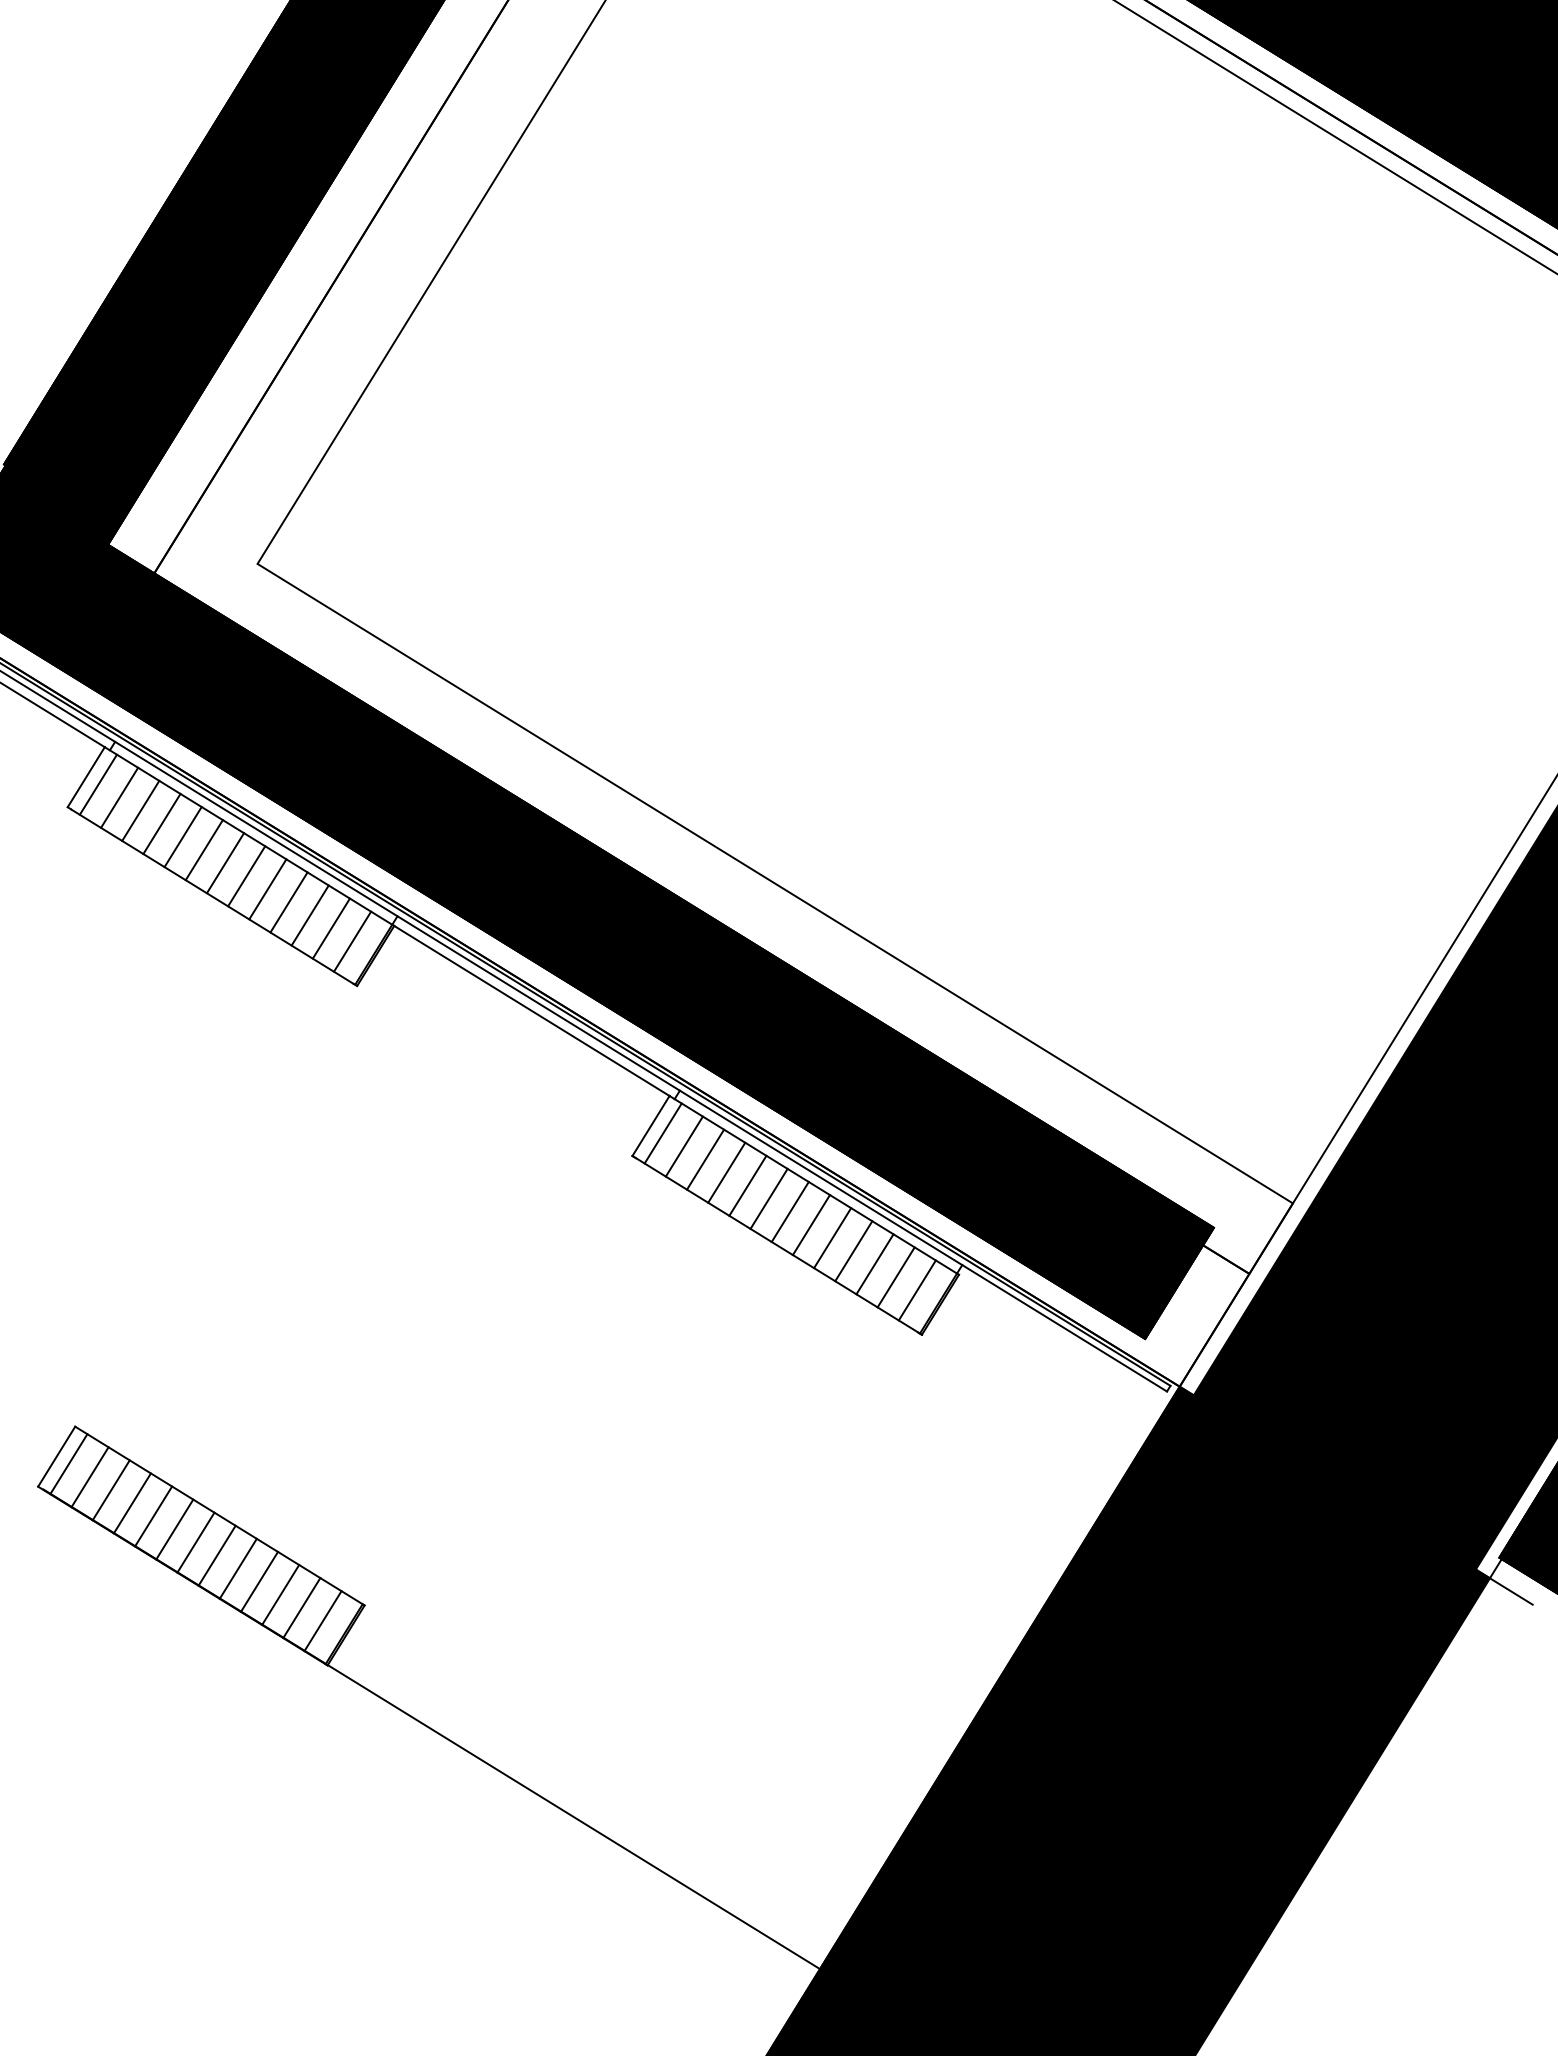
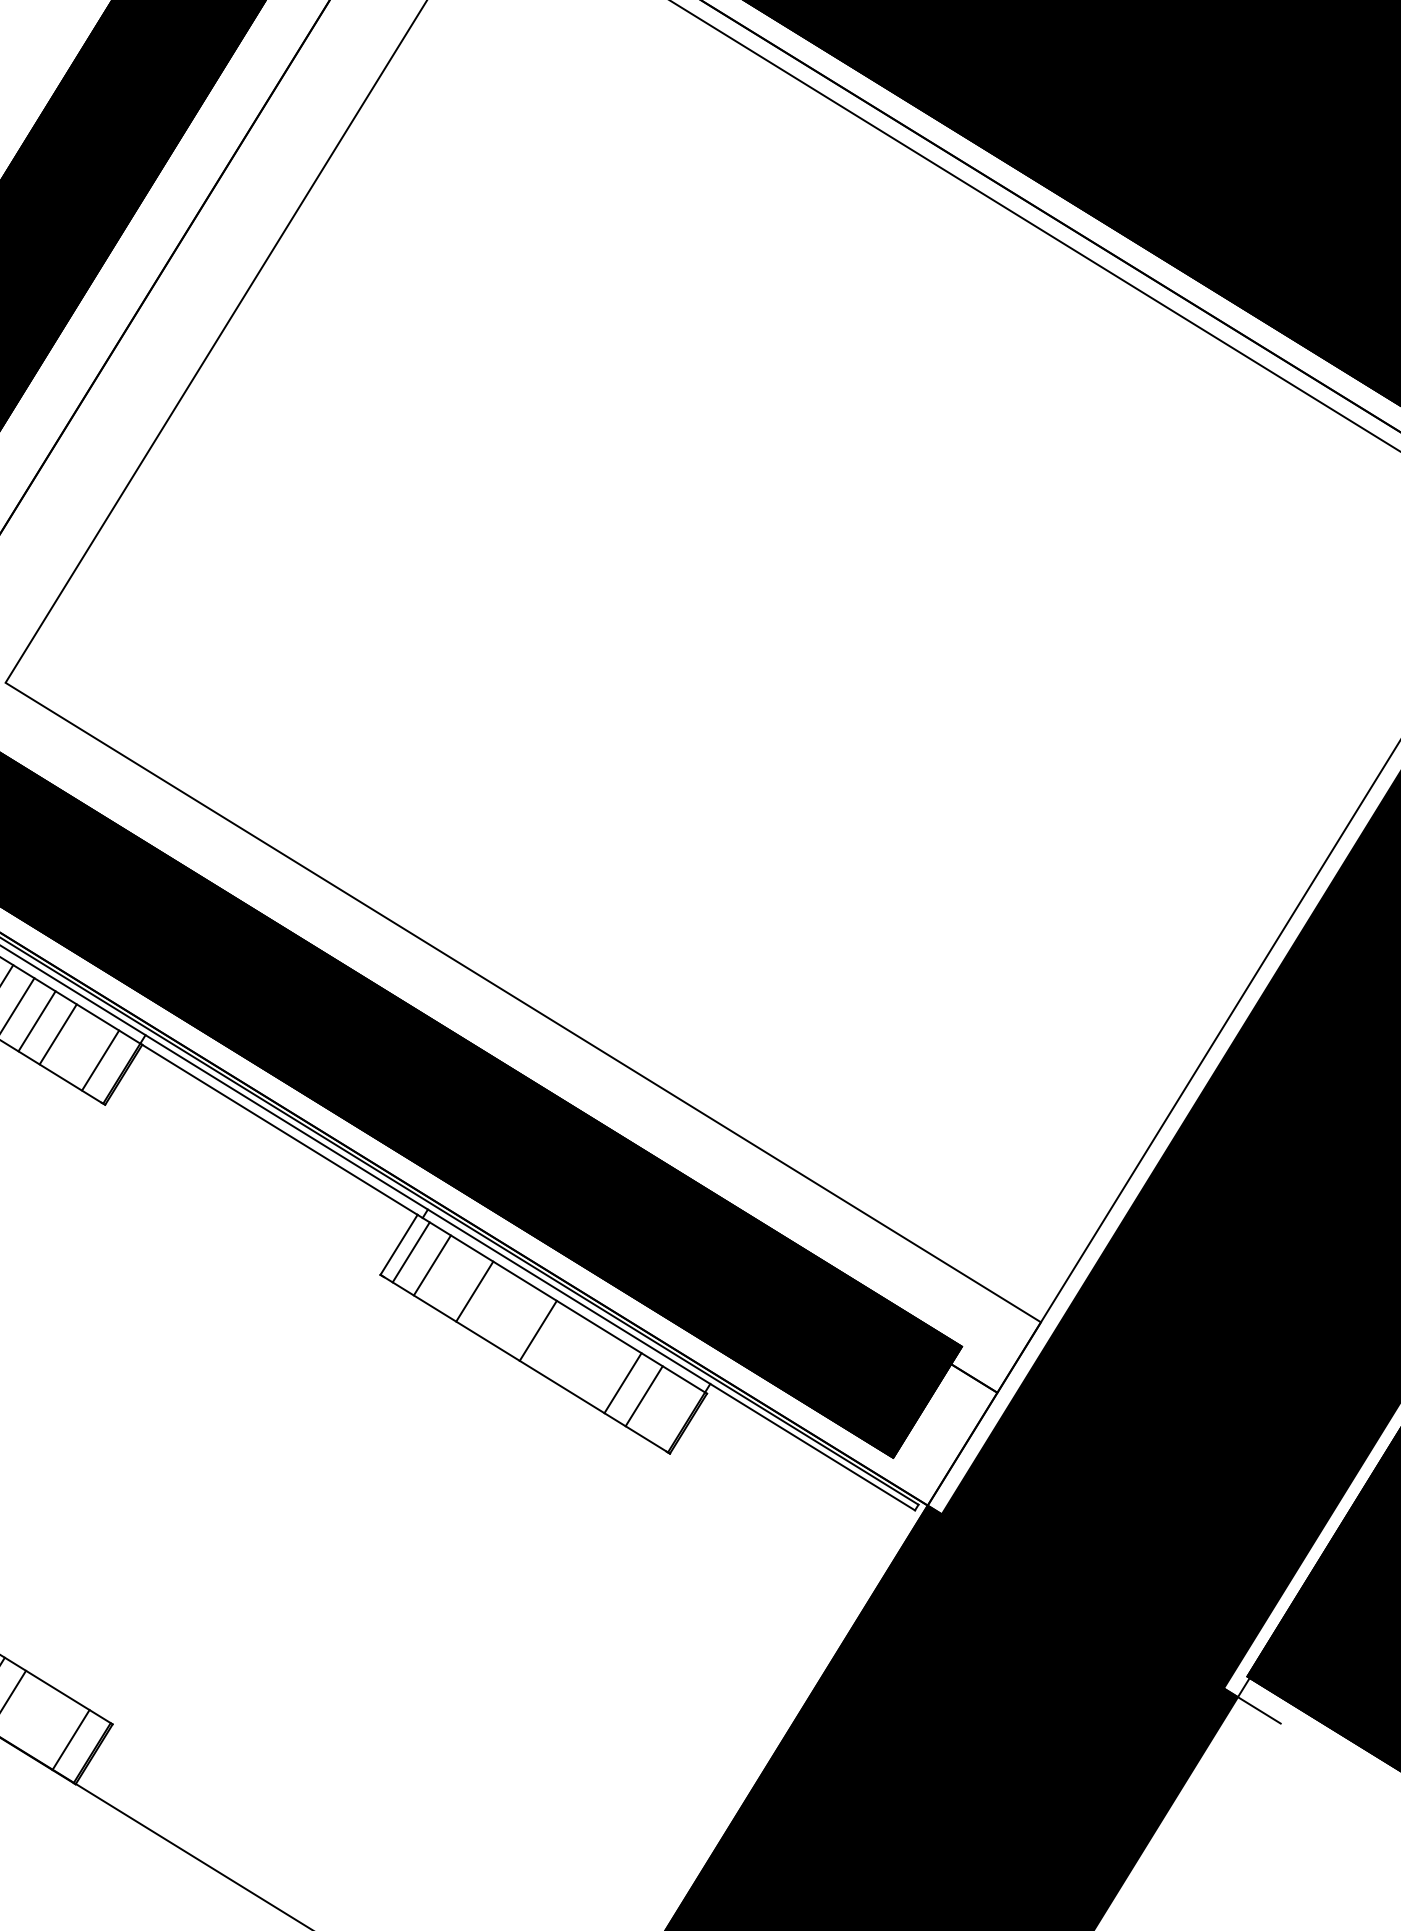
line: (330, 928) -> (78, 1047), removed
line: (705, 1159) -> (453, 1278), removed
line: (747, 1185) -> (495, 1304), removed
line: (768, 1198) -> (516, 1317), removed
line: (810, 1225) -> (558, 1344), removed
line: (832, 1238) -> (580, 1357), removed
line: (853, 1251) -> (601, 1370), removed
line: (916, 1290) -> (664, 1409), removed
line: (280, 1595) -> (28, 1714), removed
line: (301, 1608) -> (49, 1727), removed

